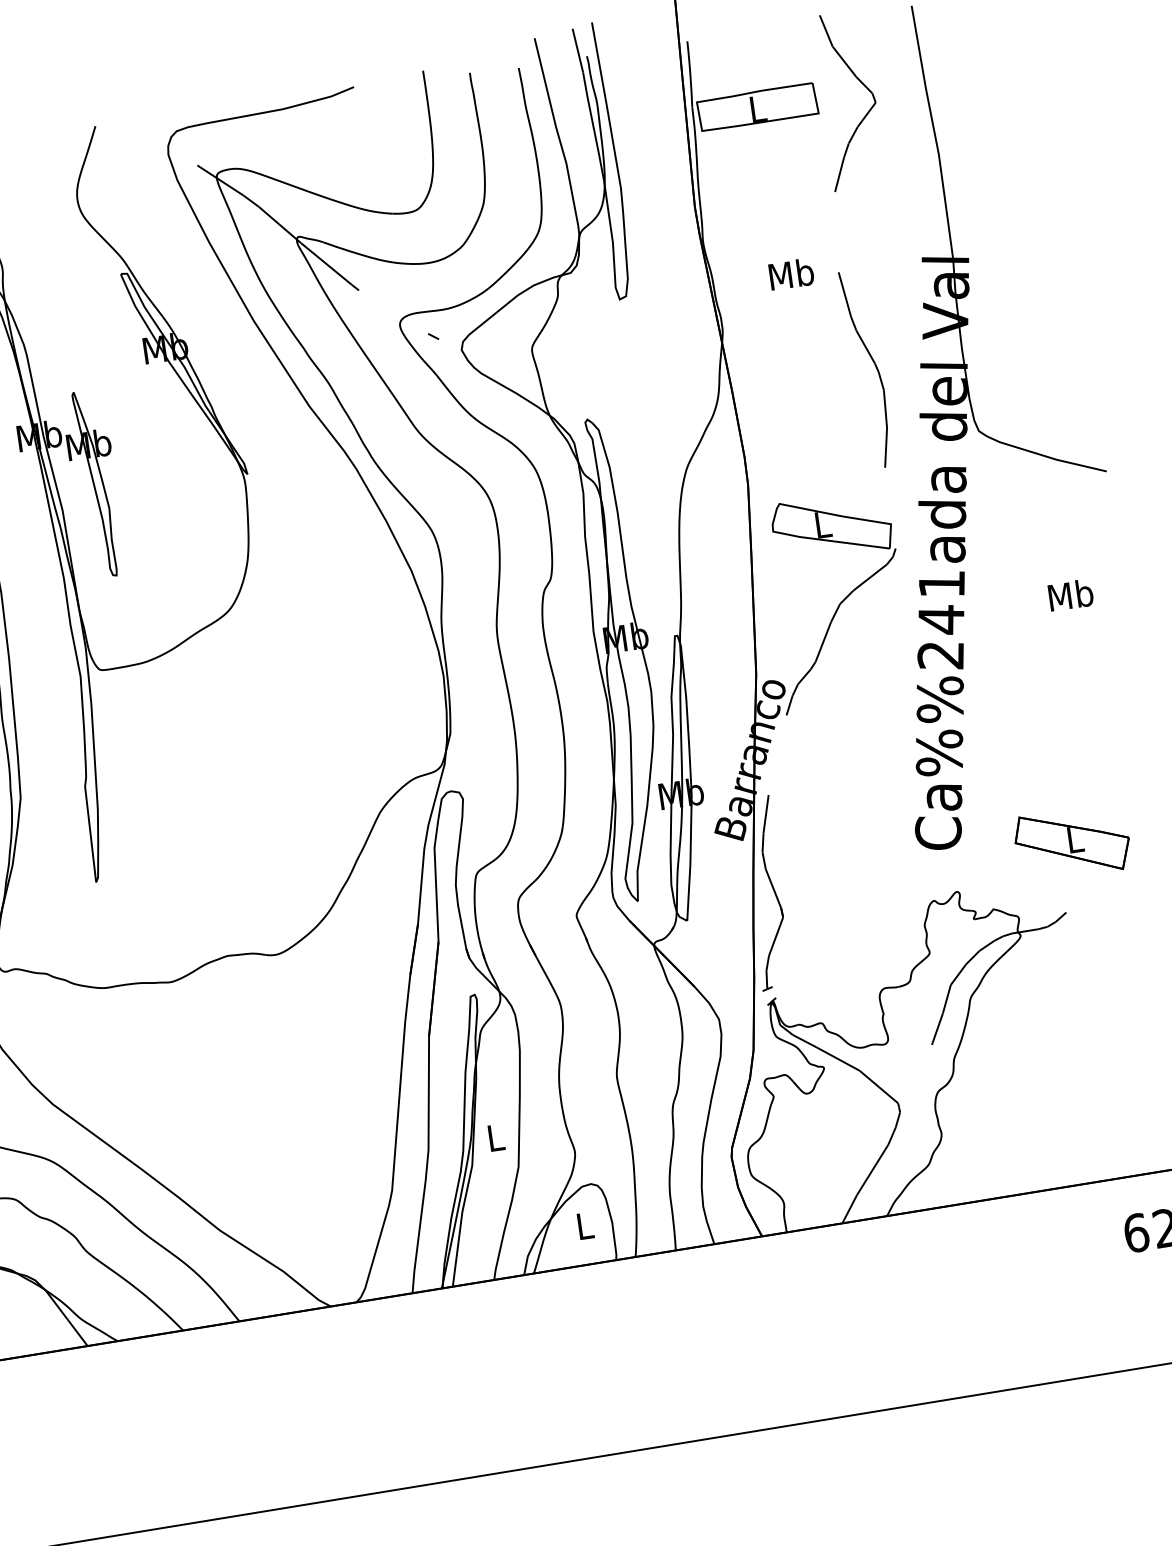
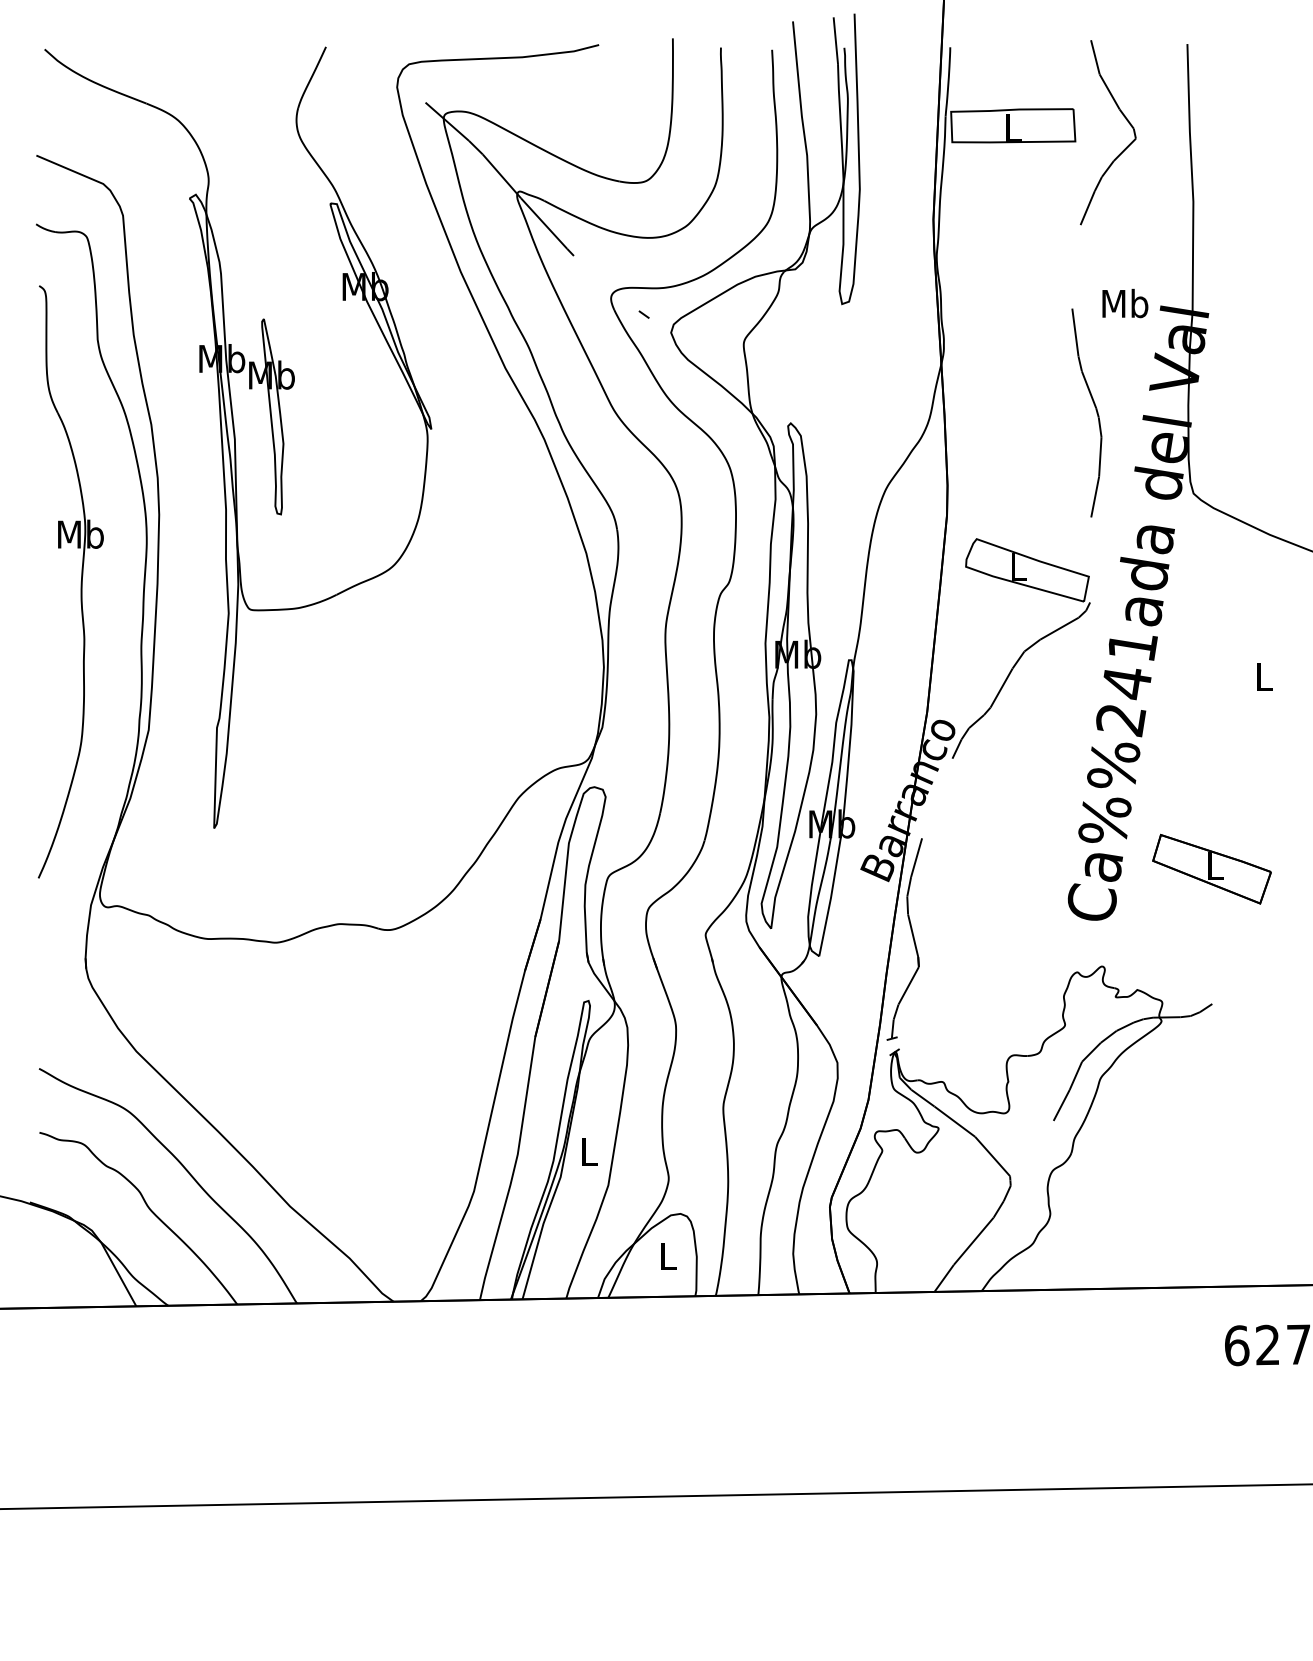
text: (791, 274) -> (1125, 303), moved
text: (1071, 594) -> (1264, 676), Mb -> L
part: (1071, 842) -> (1211, 868), moved

